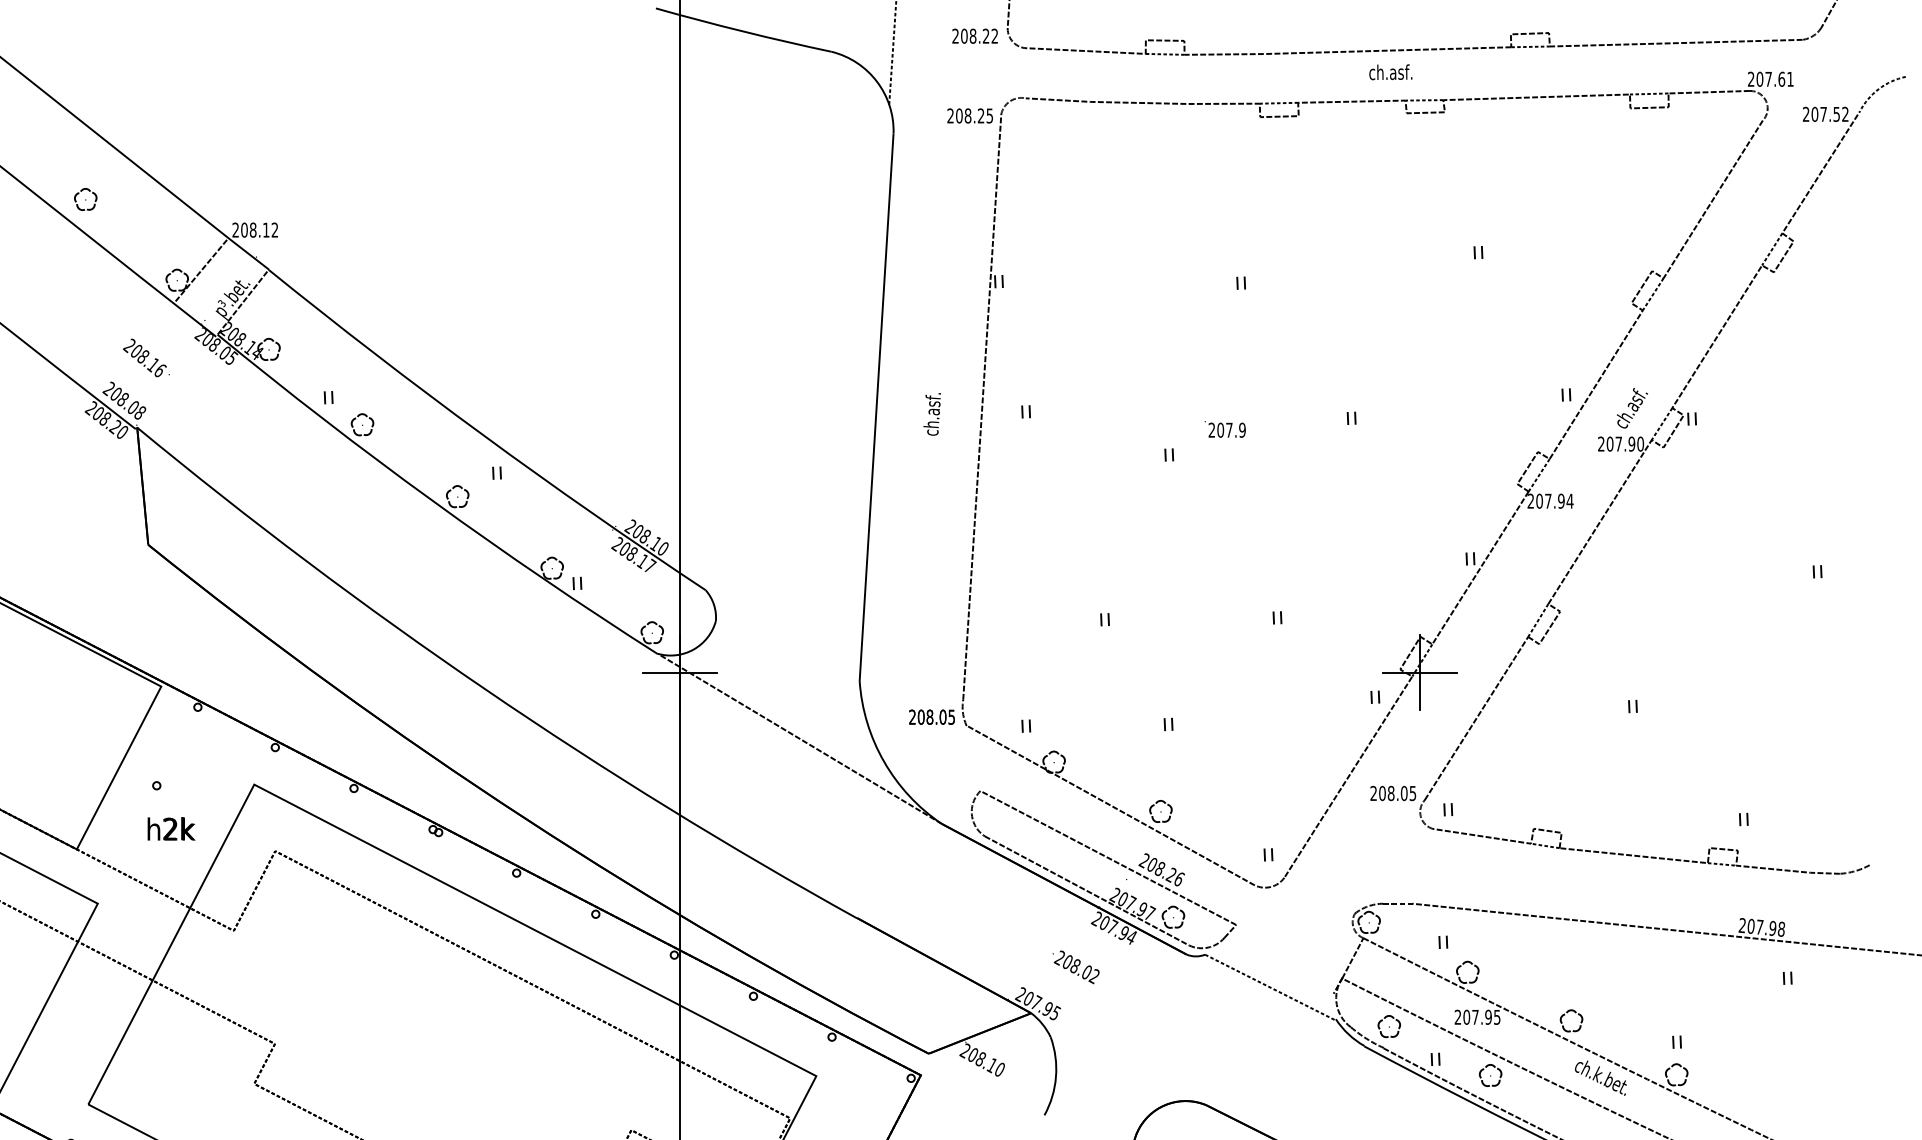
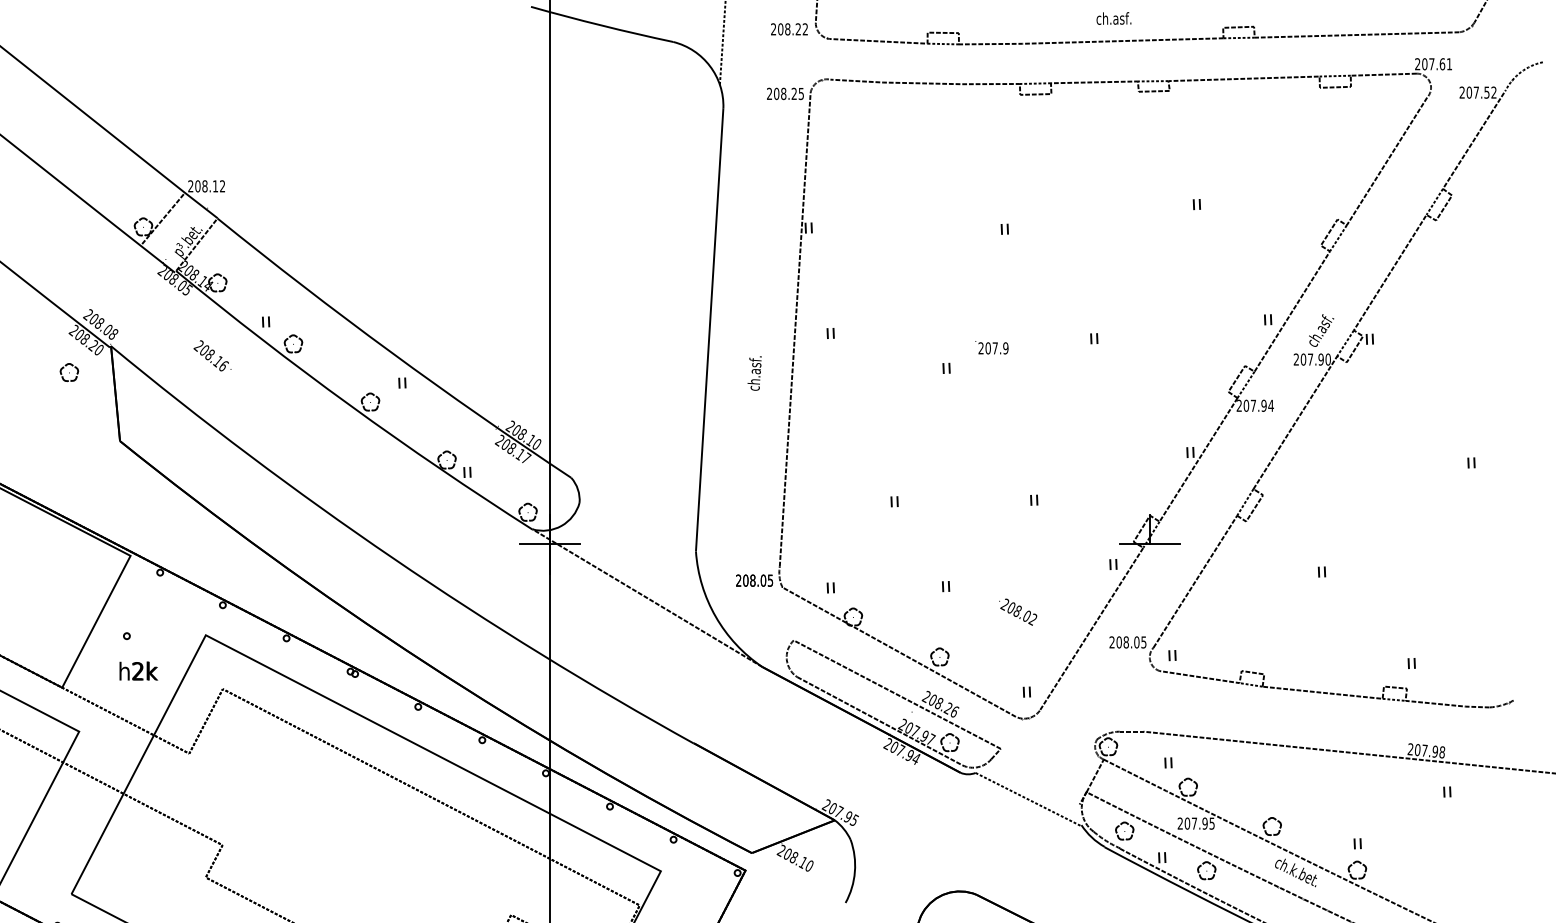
text: (1390, 72) -> (1113, 18), moved
part: (85, 199) -> (69, 372), moved
text: (146, 357) -> (212, 355), moved
text: (931, 414) -> (754, 373), moved
line: (1419, 691) -> (1149, 559), removed
text: (1076, 966) -> (1018, 611), moved

